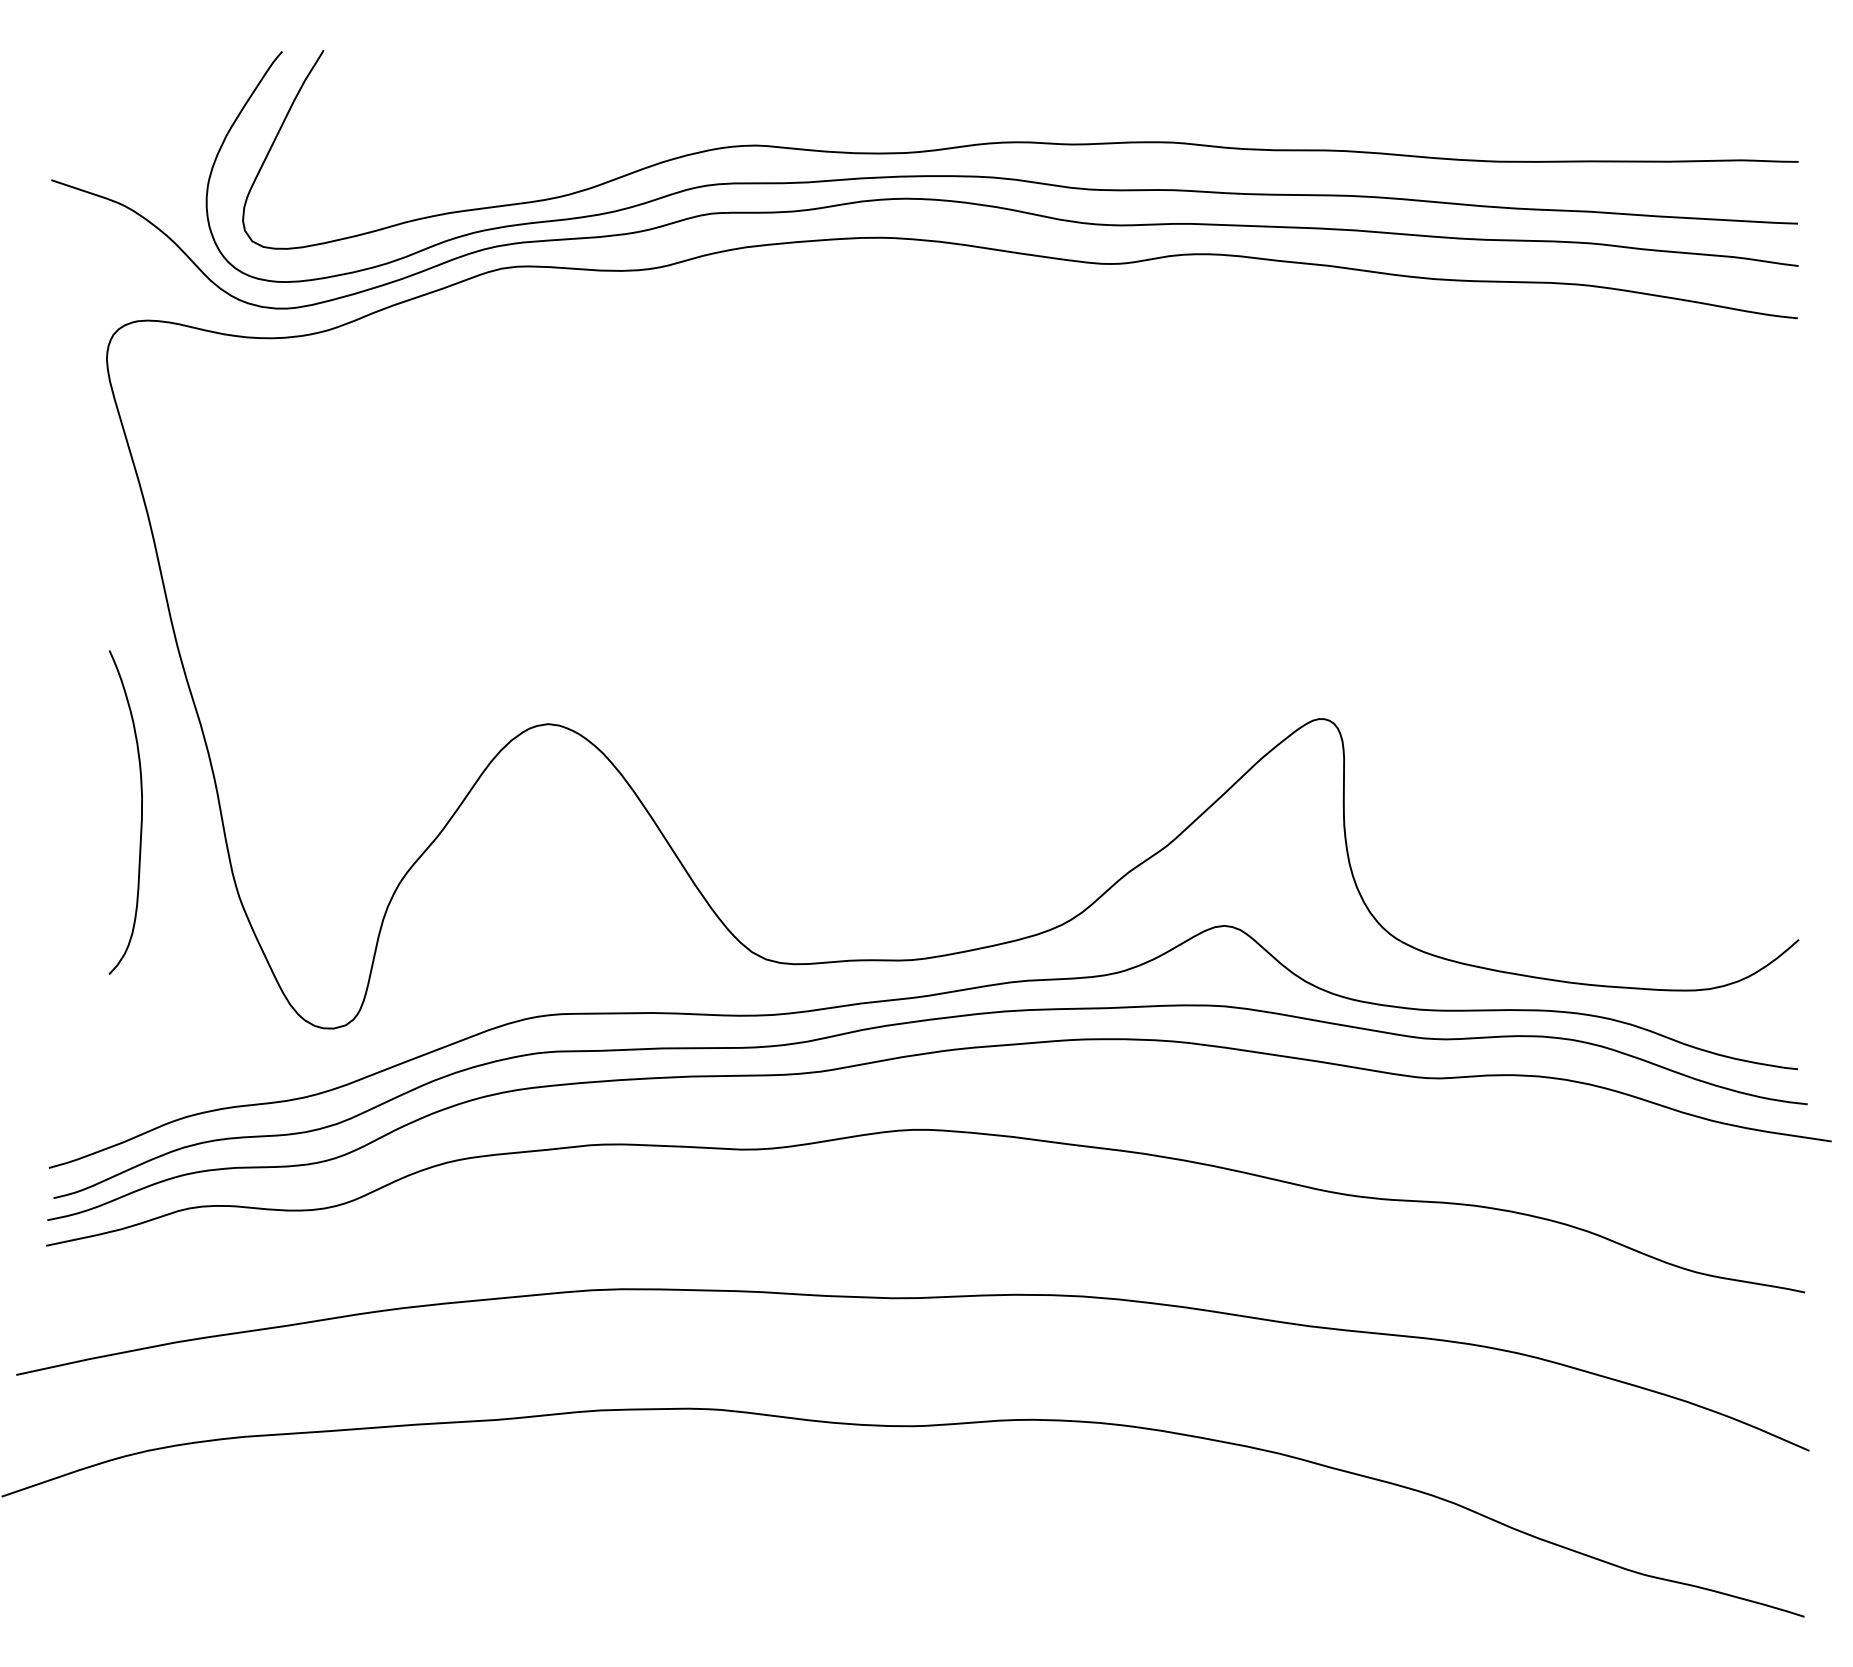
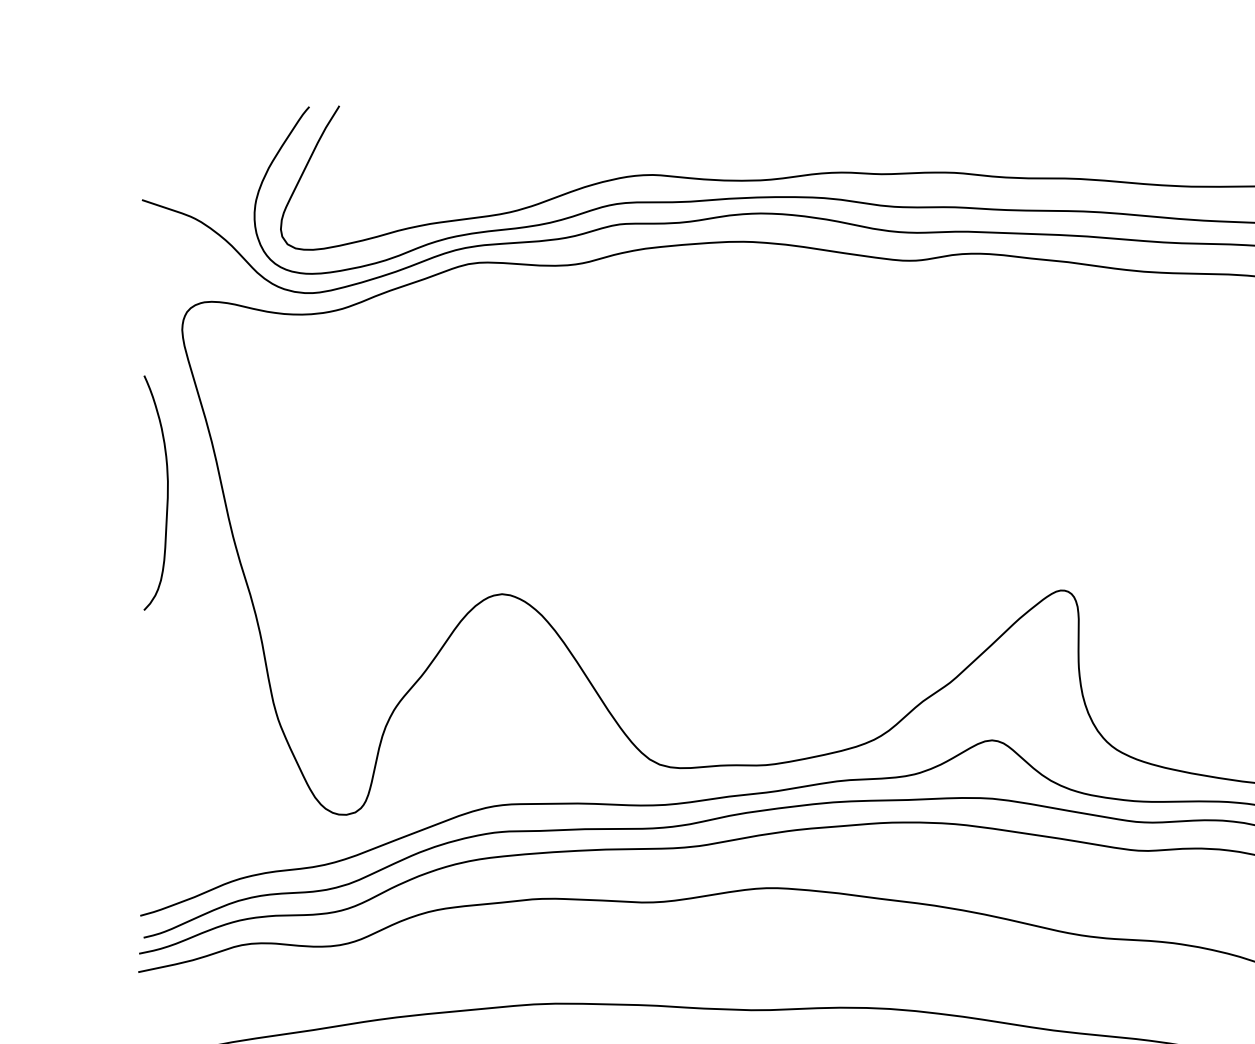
curve: (141, 812) -> (167, 493), moved

